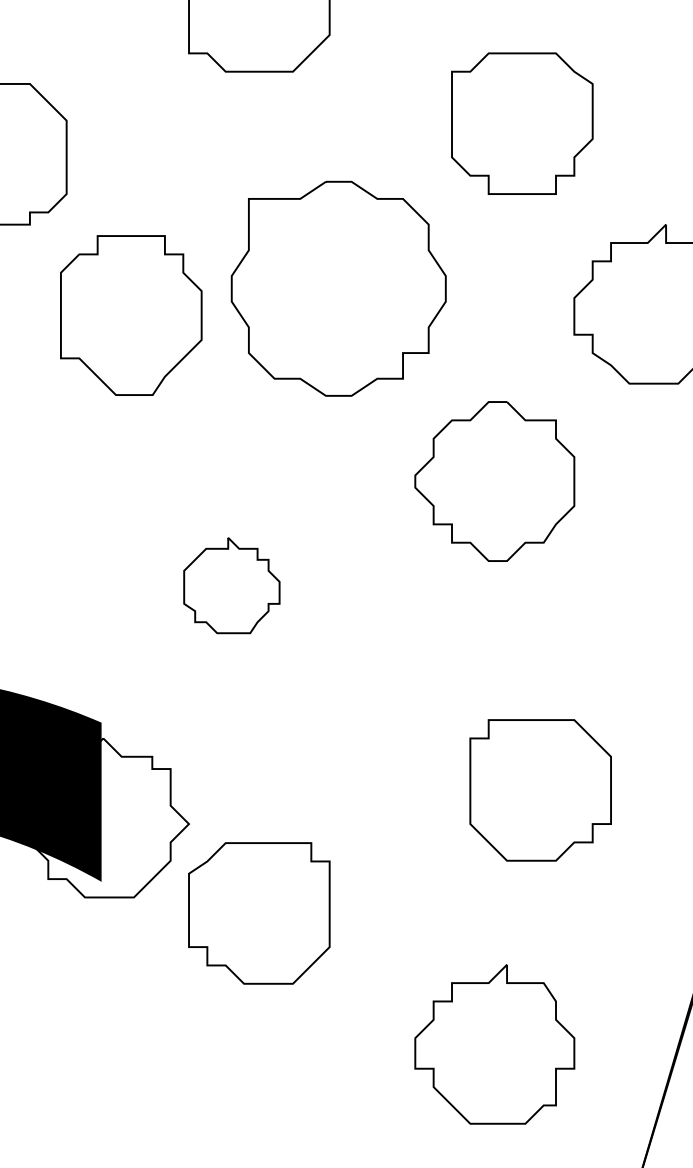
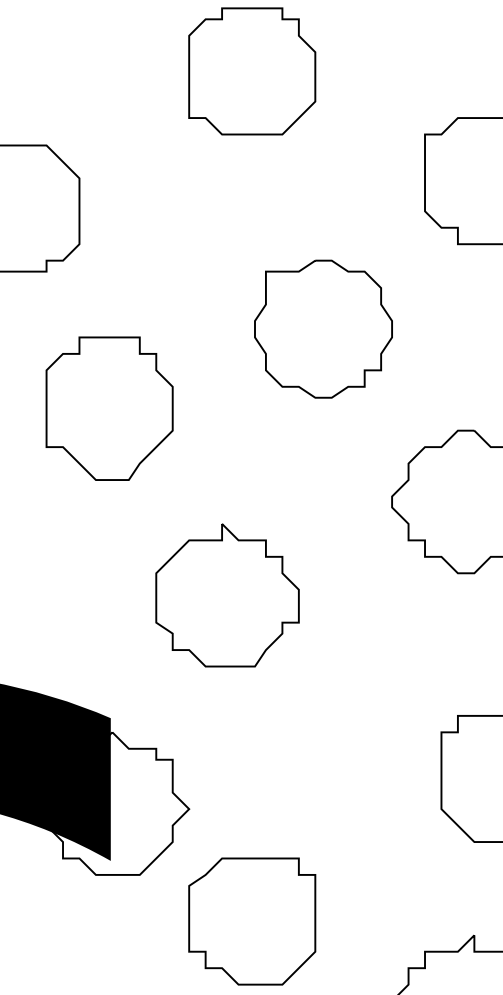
part: (338, 288) -> (323, 328), size x0.71
part: (131, 315) -> (109, 408), moved
part: (231, 585) -> (227, 595), size x1.67
part: (259, 913) -> (252, 921), moved

